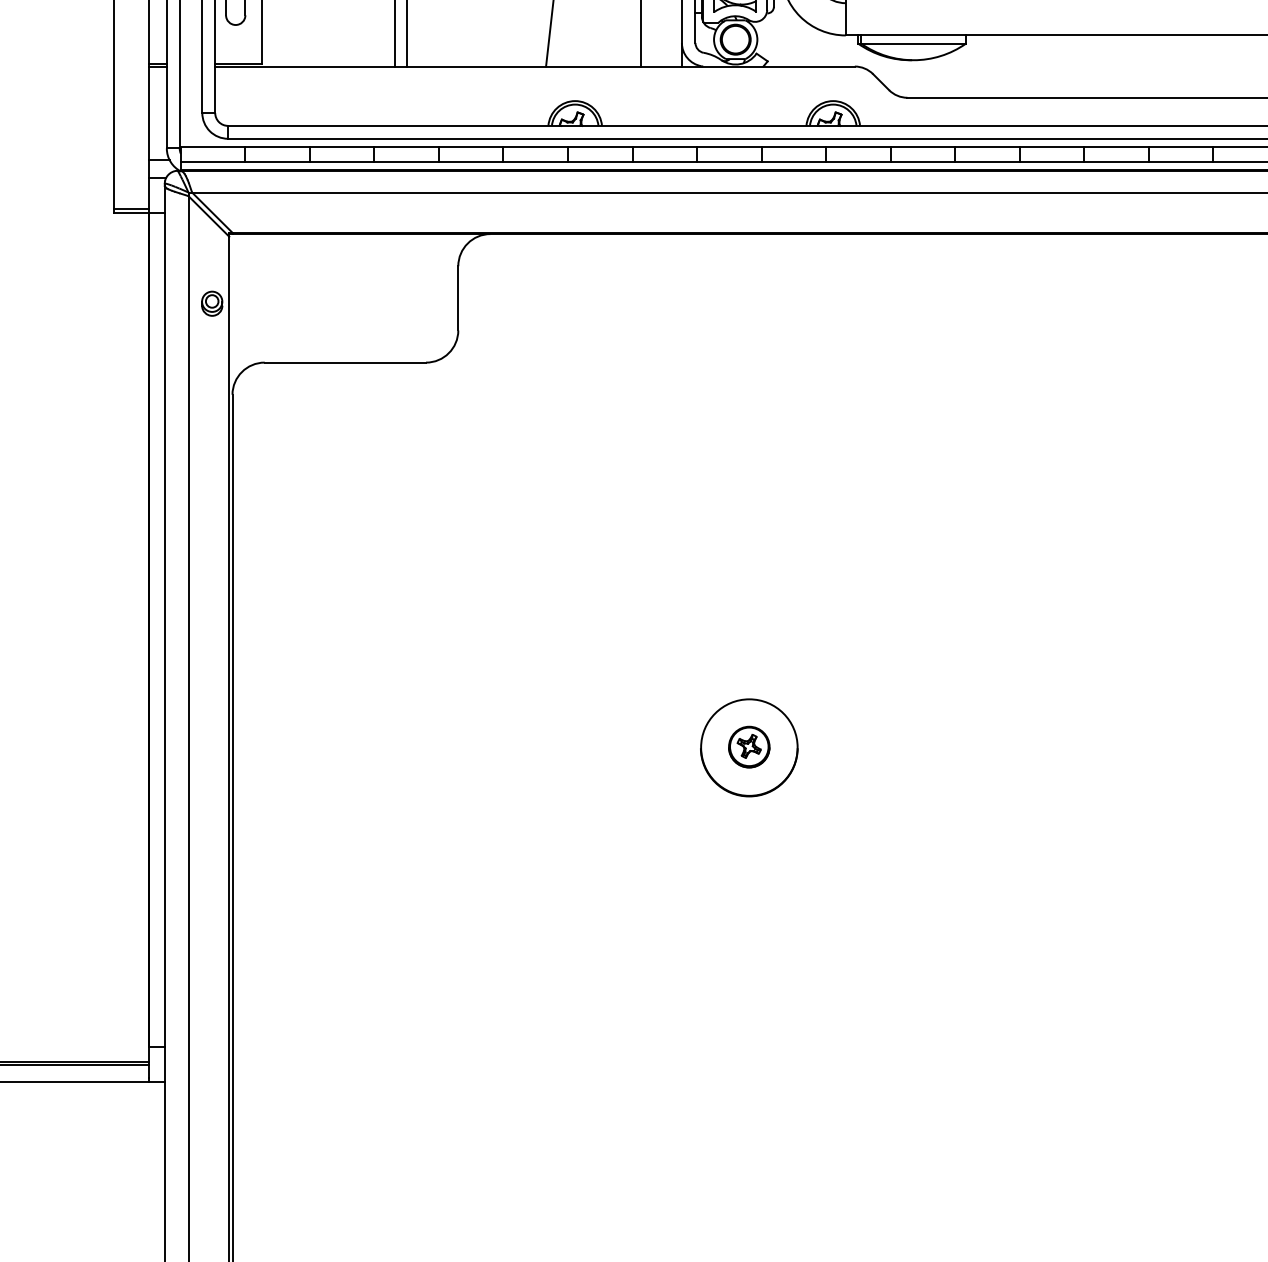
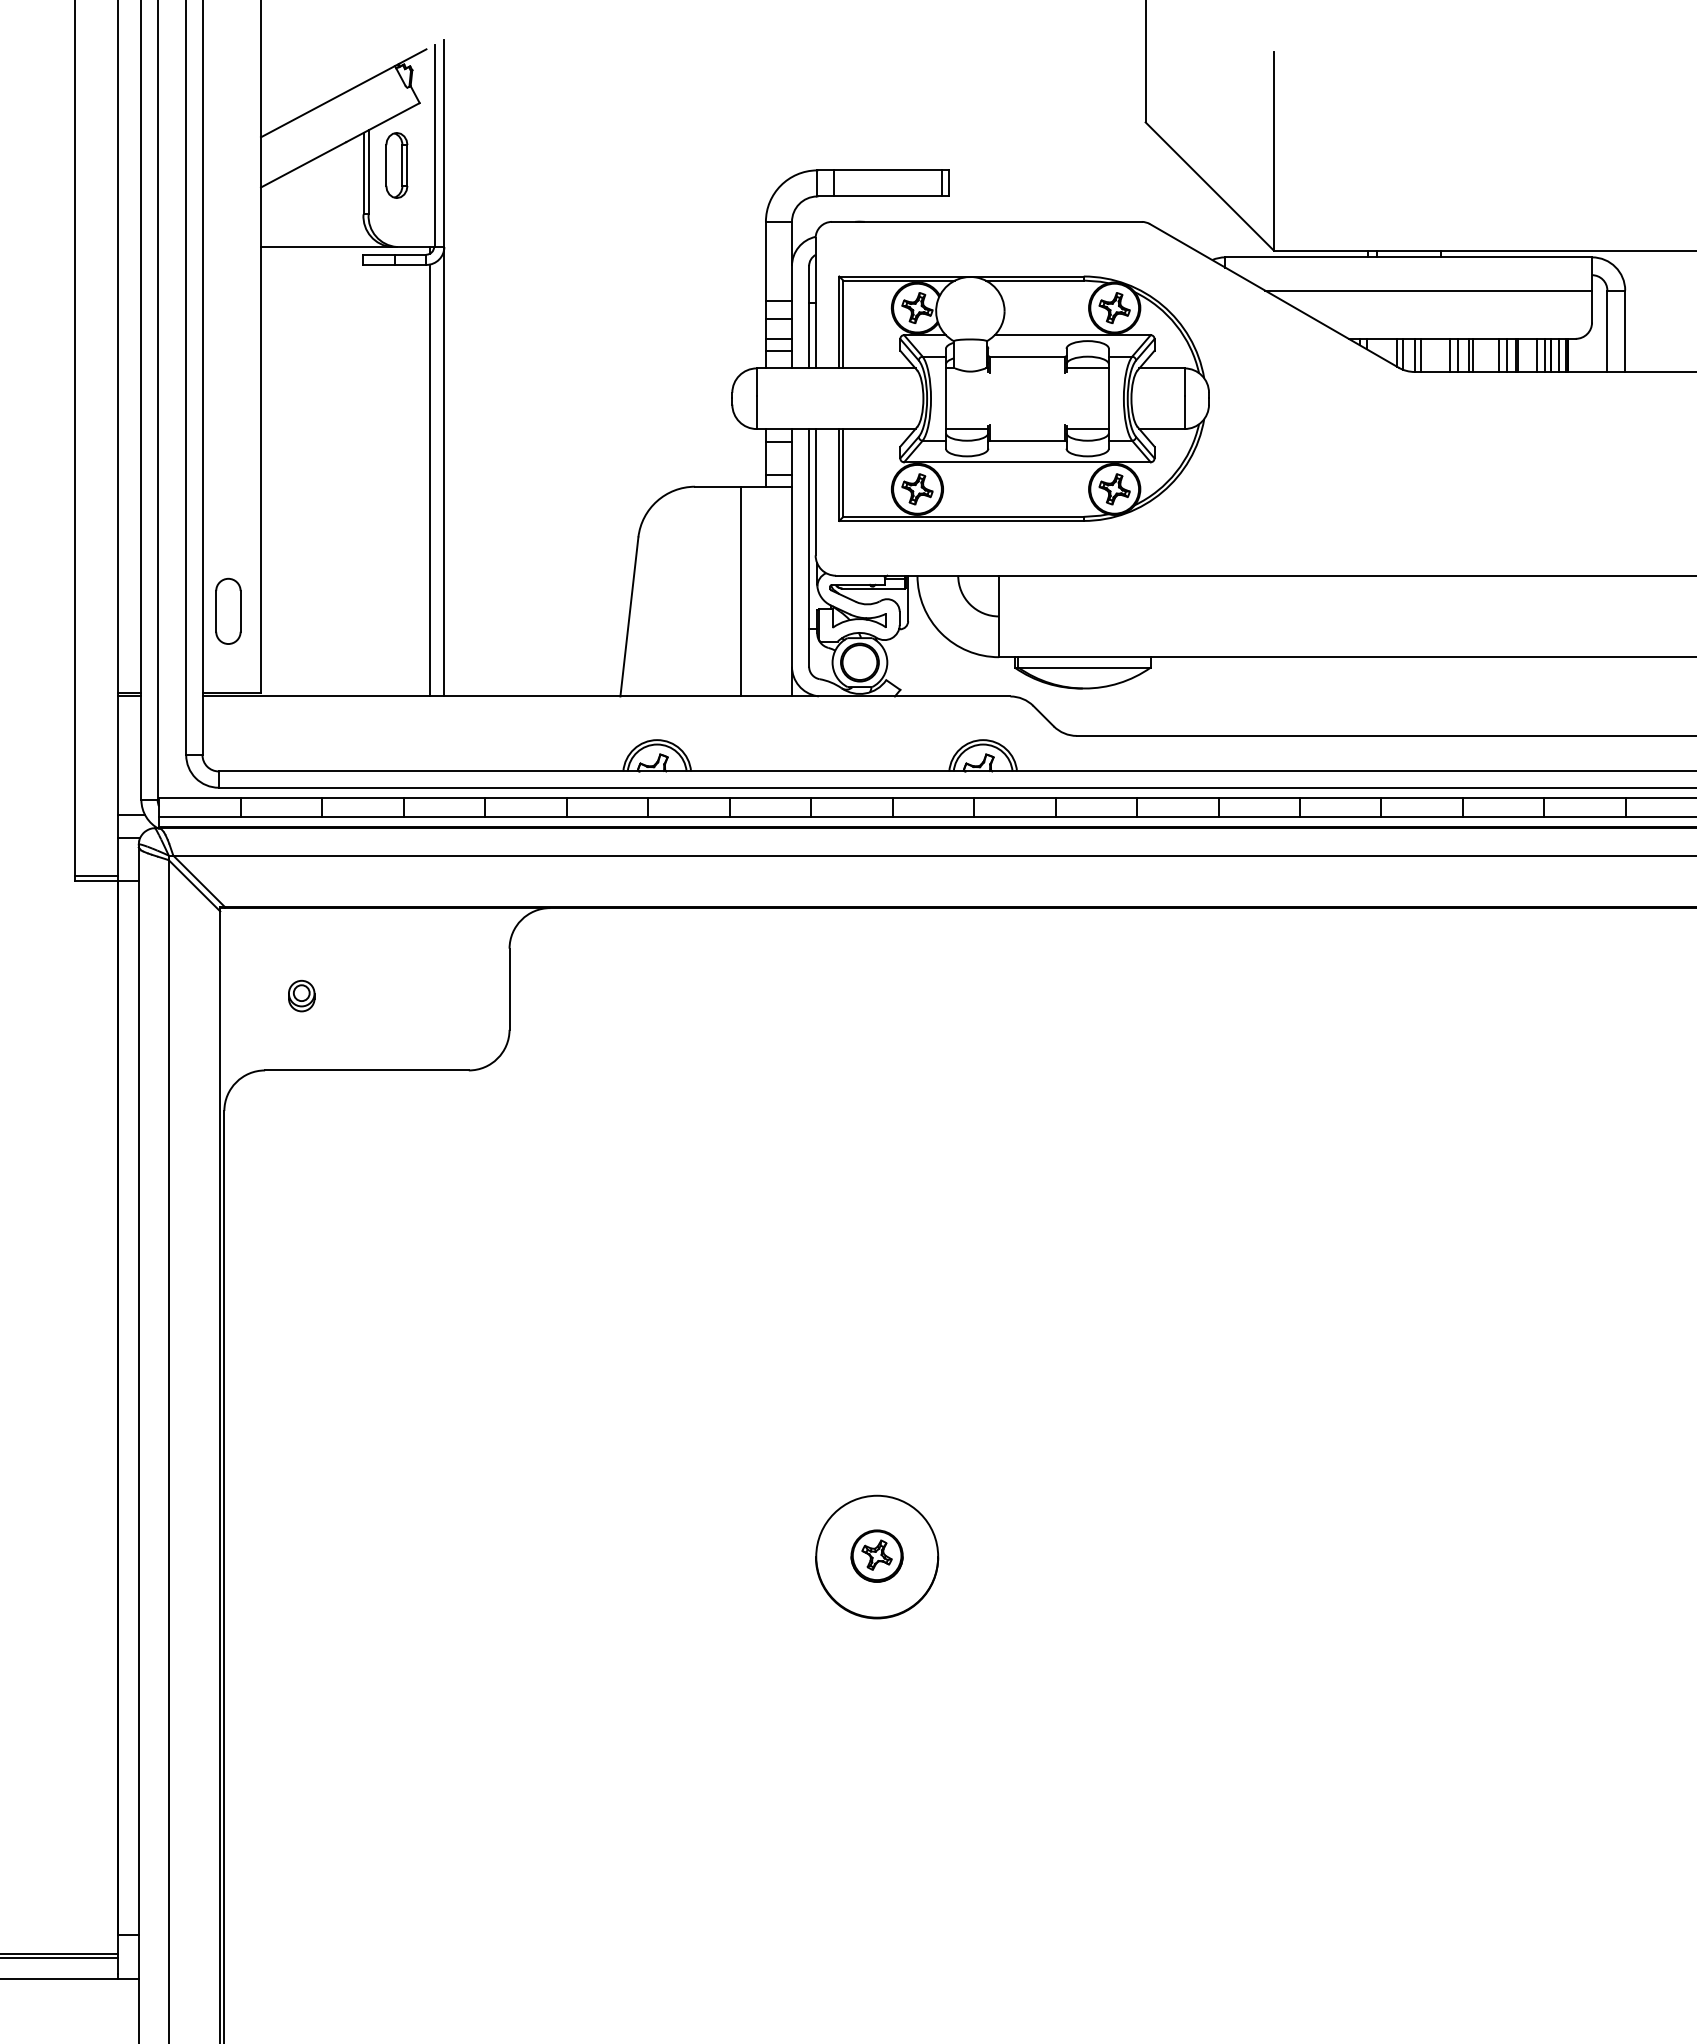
part: (212, 303) -> (301, 995), moved

